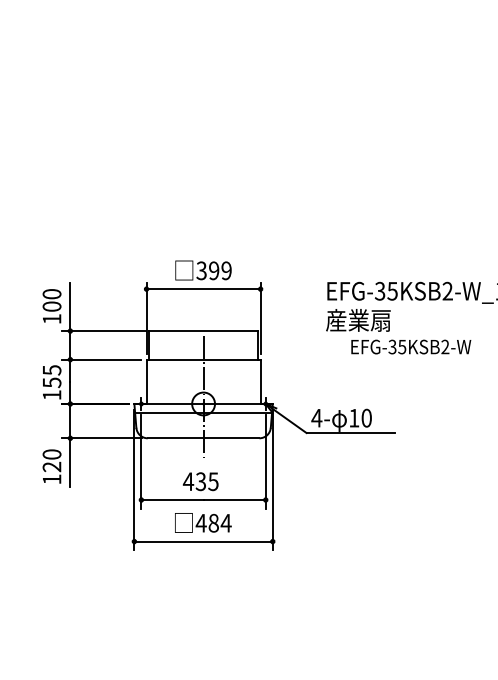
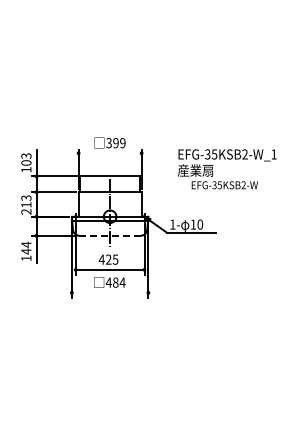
line: (202, 289) -> (109, 153), removed
text: (52, 293) -> (26, 155), 100 -> 103
text: (52, 381) -> (26, 204), 155 -> 213
text: (316, 418) -> (172, 224), 4- -> 1-
line: (204, 437) -> (110, 235), solid -> dashed
text: (52, 459) -> (26, 247), 120 -> 144
text: (200, 481) -> (108, 259), 435 -> 425
line: (204, 541) -> (110, 292), removed

